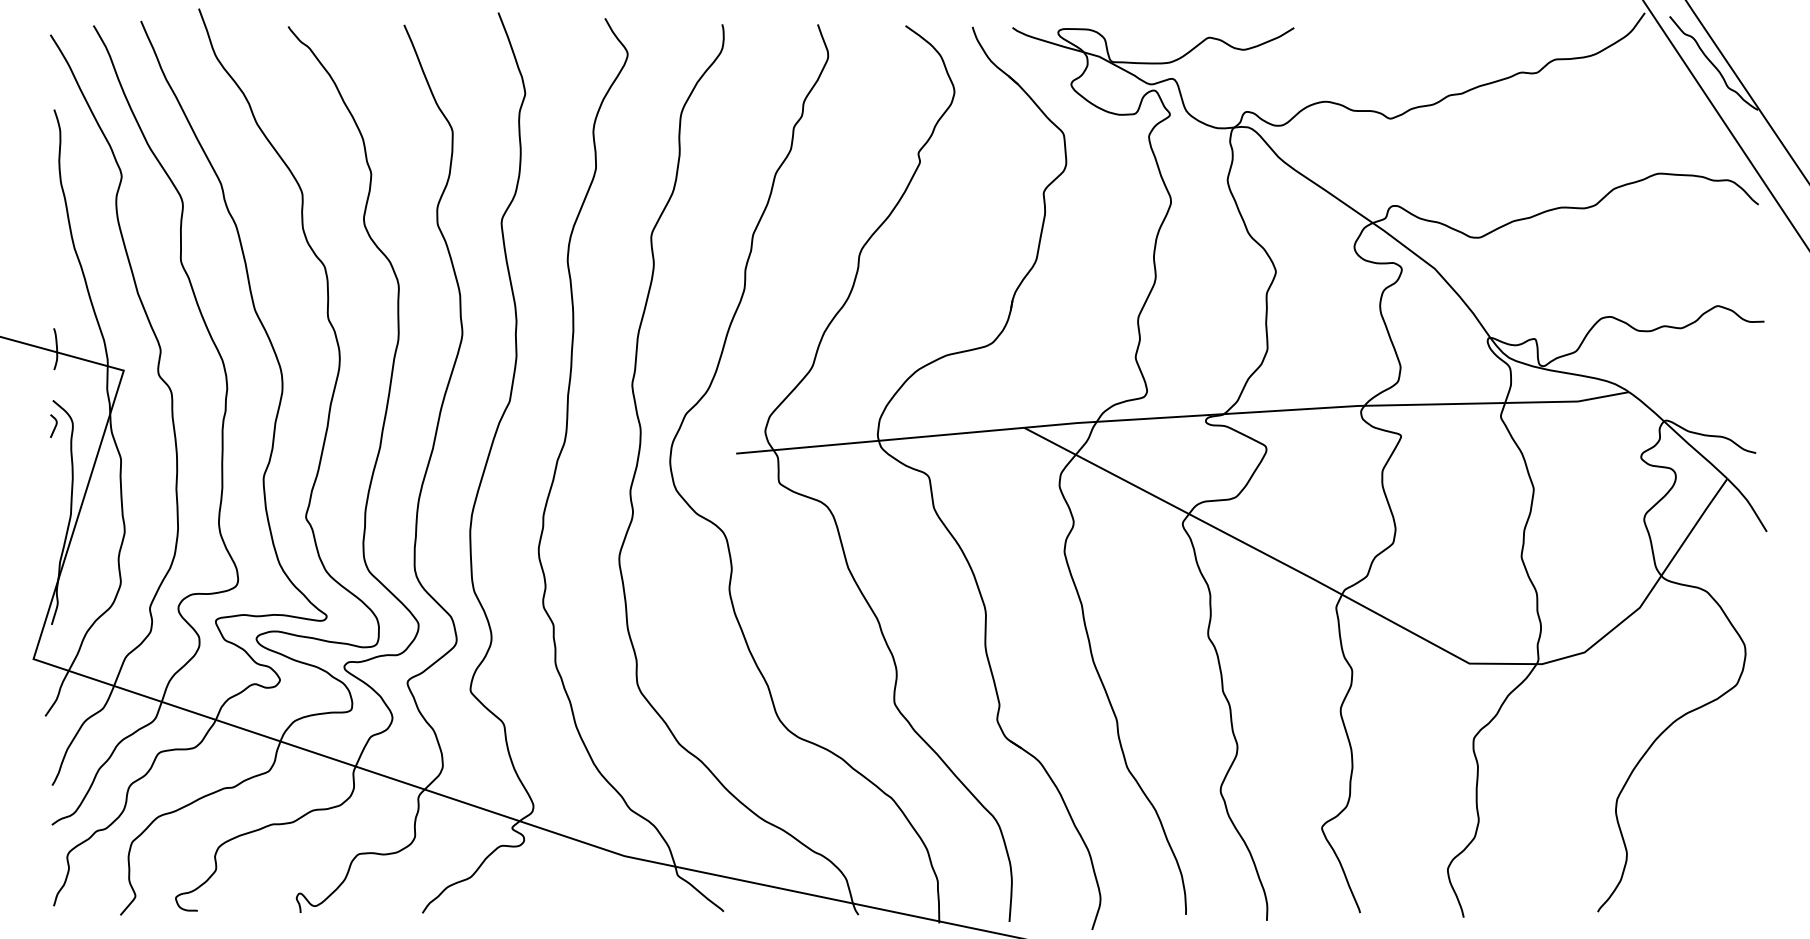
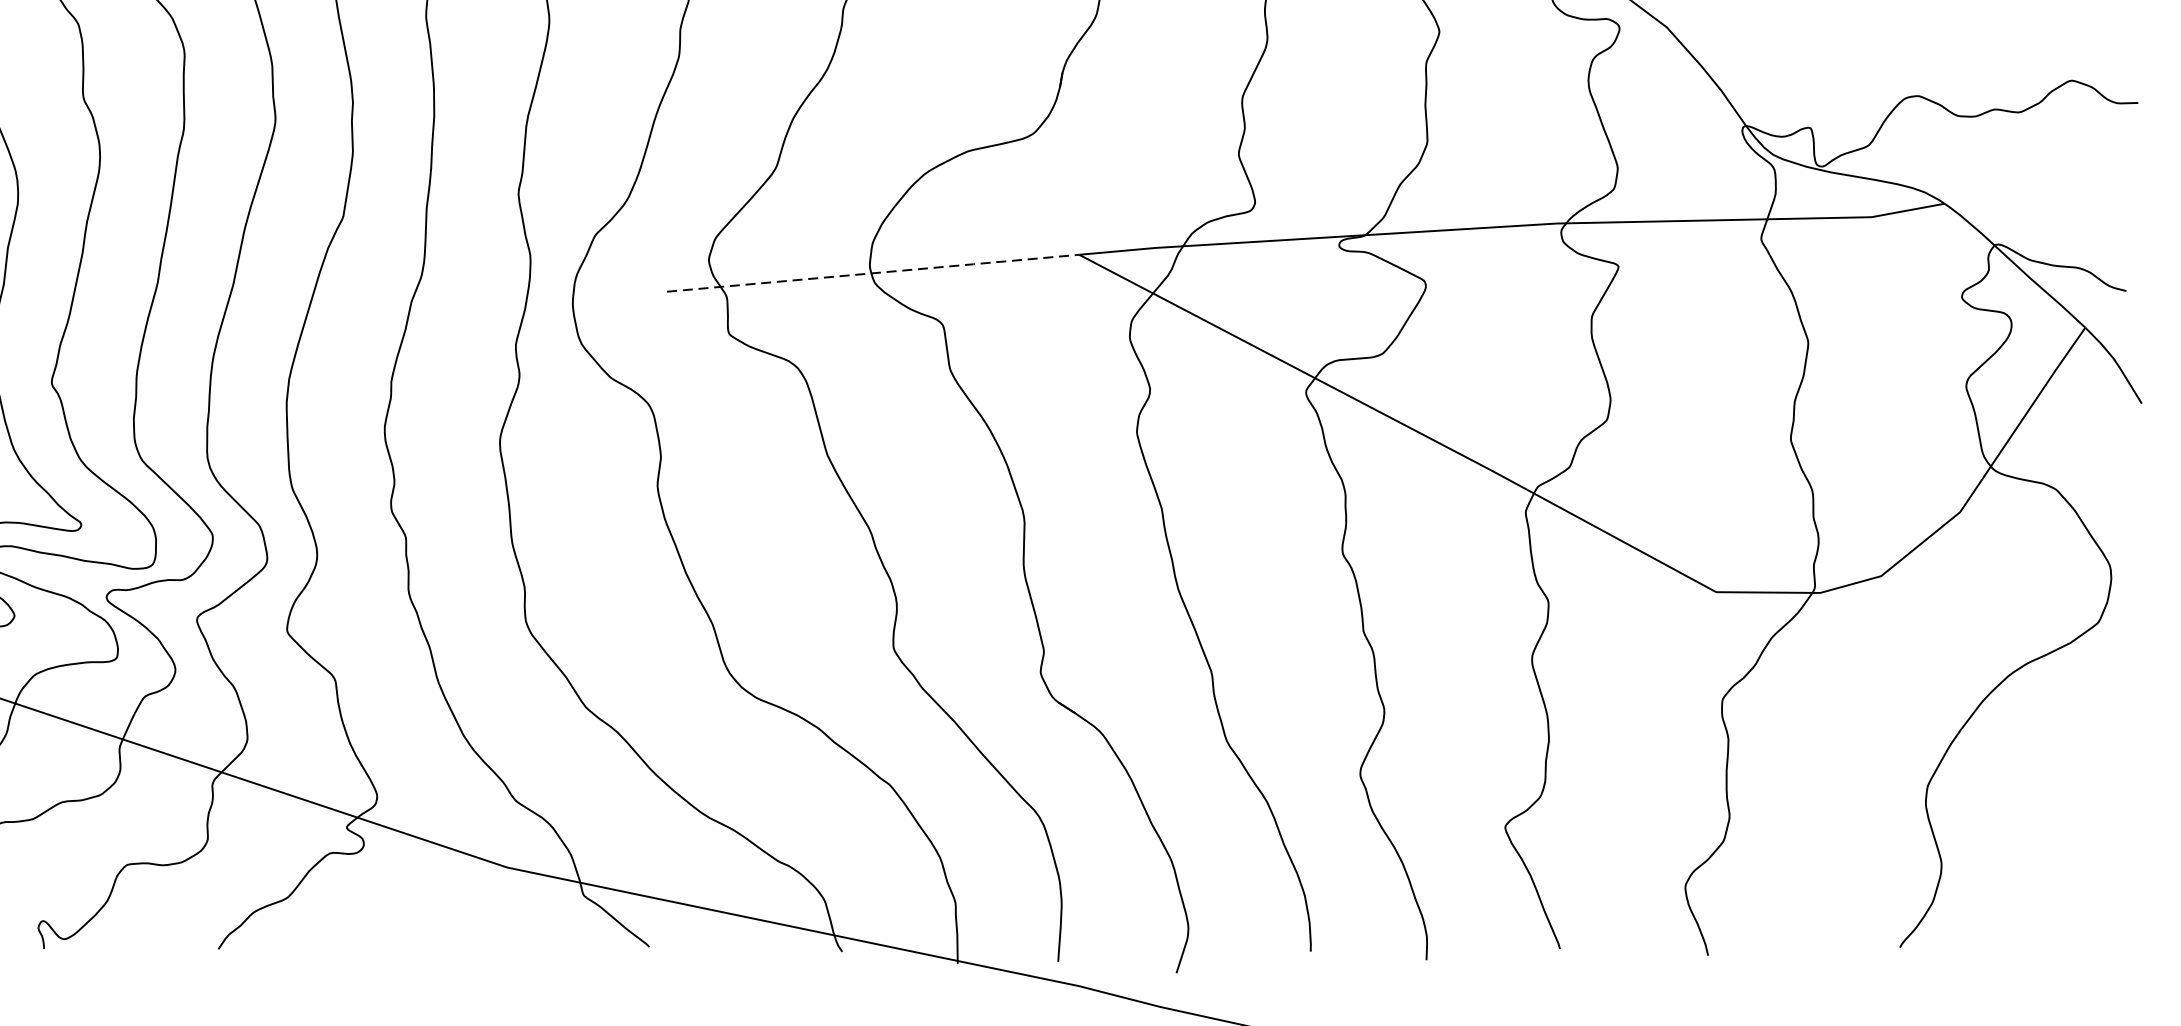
line: (880, 440) -> (873, 272), solid -> dashed

